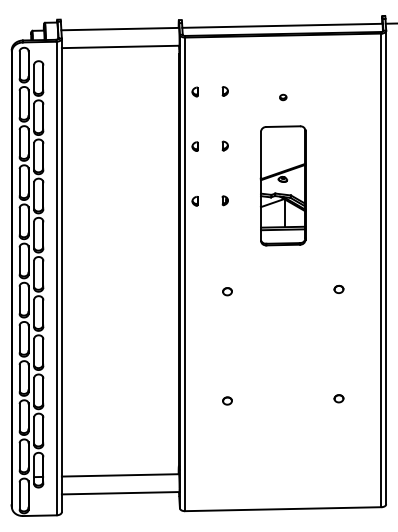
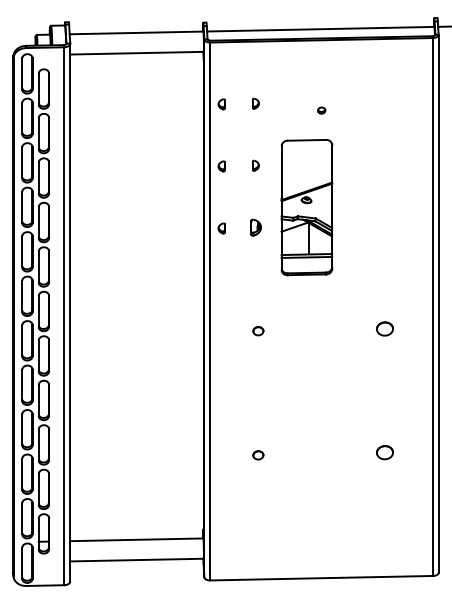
part: (282, 185) -> (306, 207), moved
part: (224, 200) -> (254, 227), size x1.6
part: (338, 288) -> (384, 327), size x1.6
part: (338, 398) -> (384, 452), size x1.6

